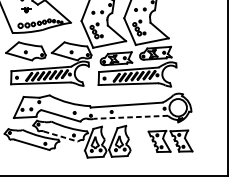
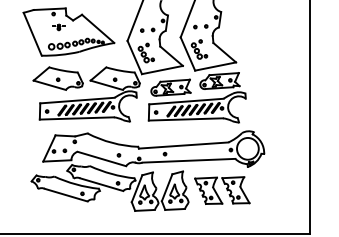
line: (130, 117) -> (188, 160), dashed -> solid
line: (61, 136) -> (102, 184), dashed -> solid
part: (170, 141) -> (222, 190), moved

